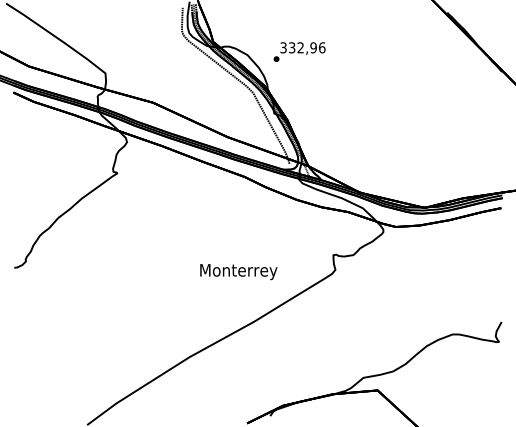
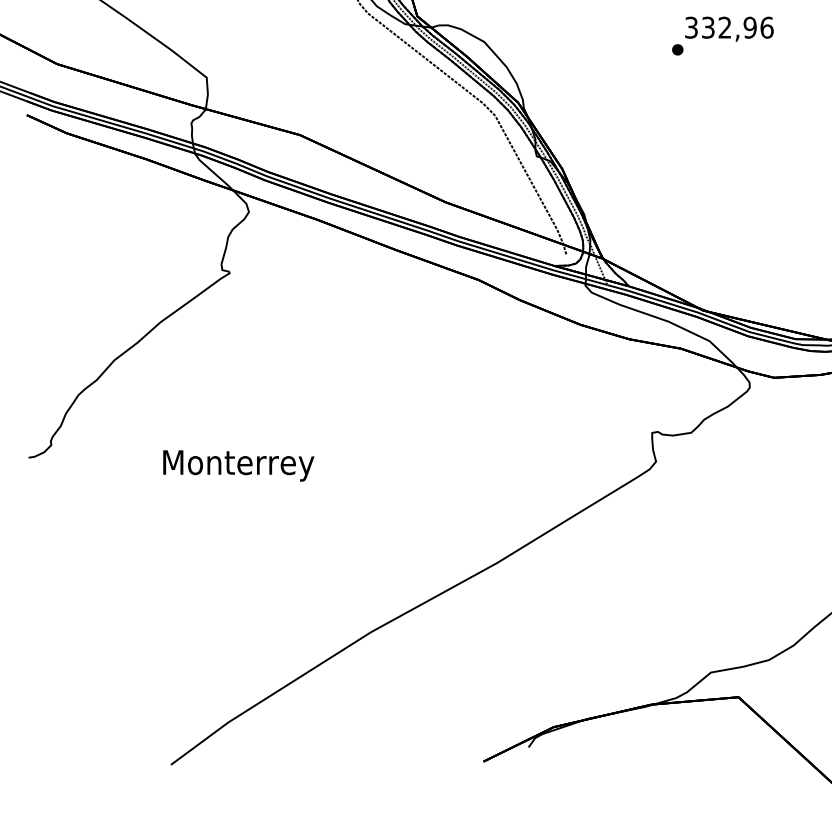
text: (299, 51) -> (722, 34), moved
text: (238, 272) -> (238, 466), moved

